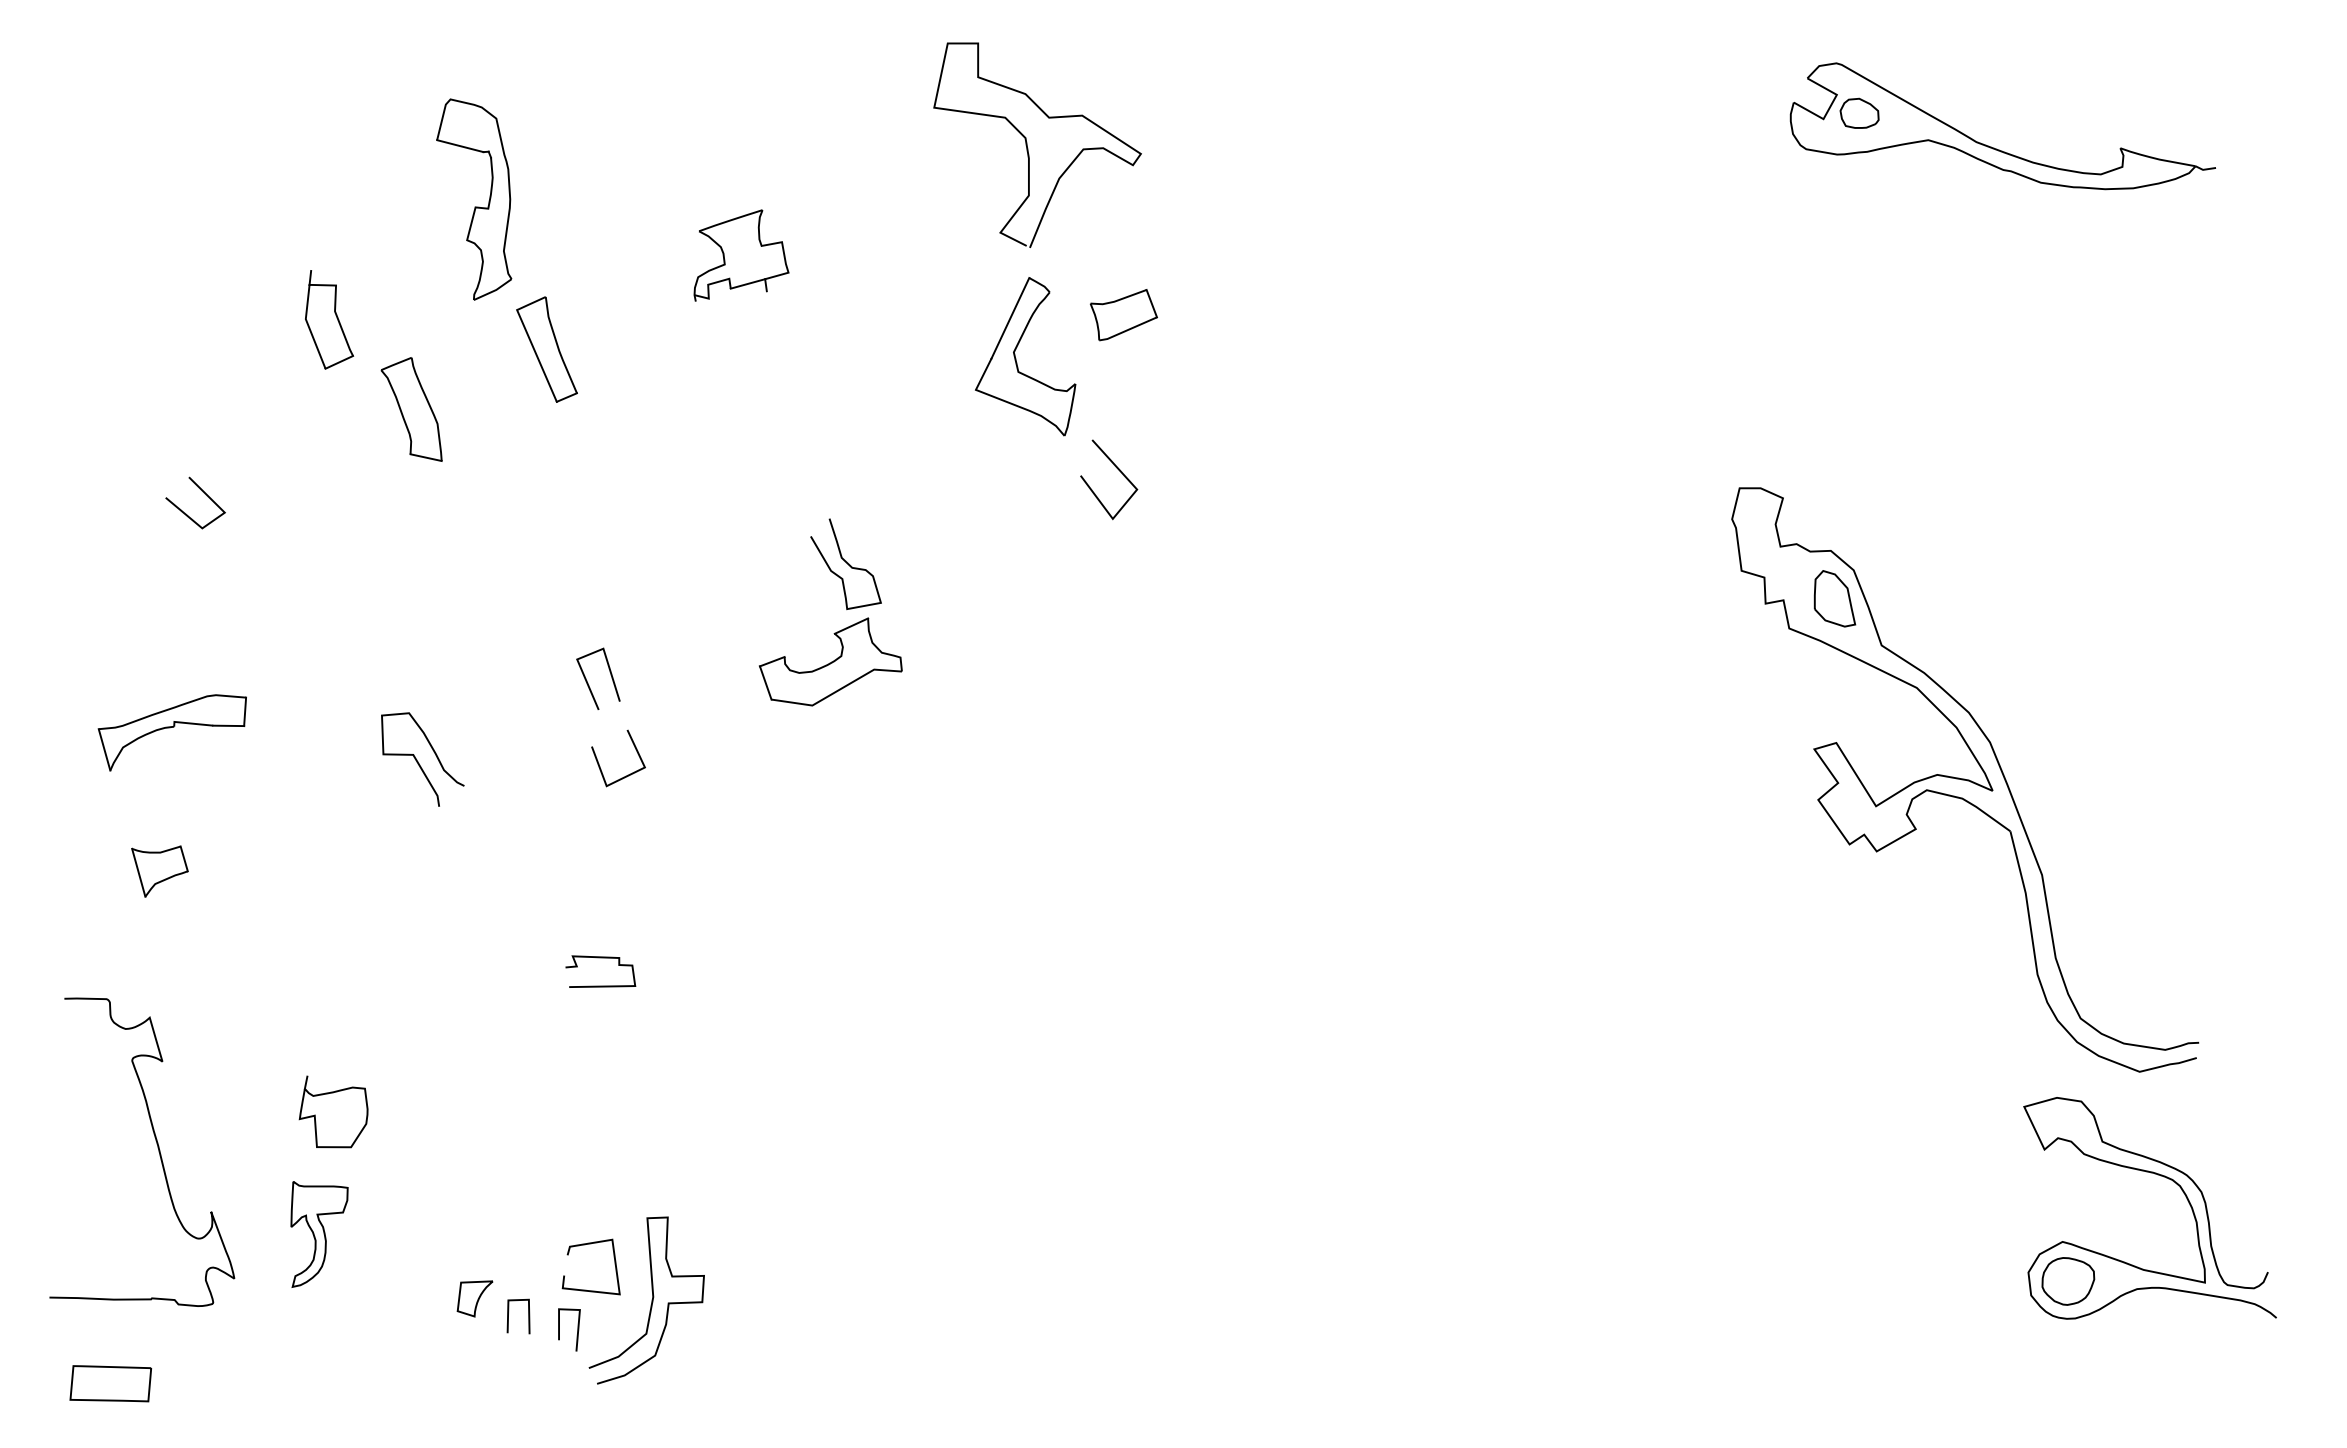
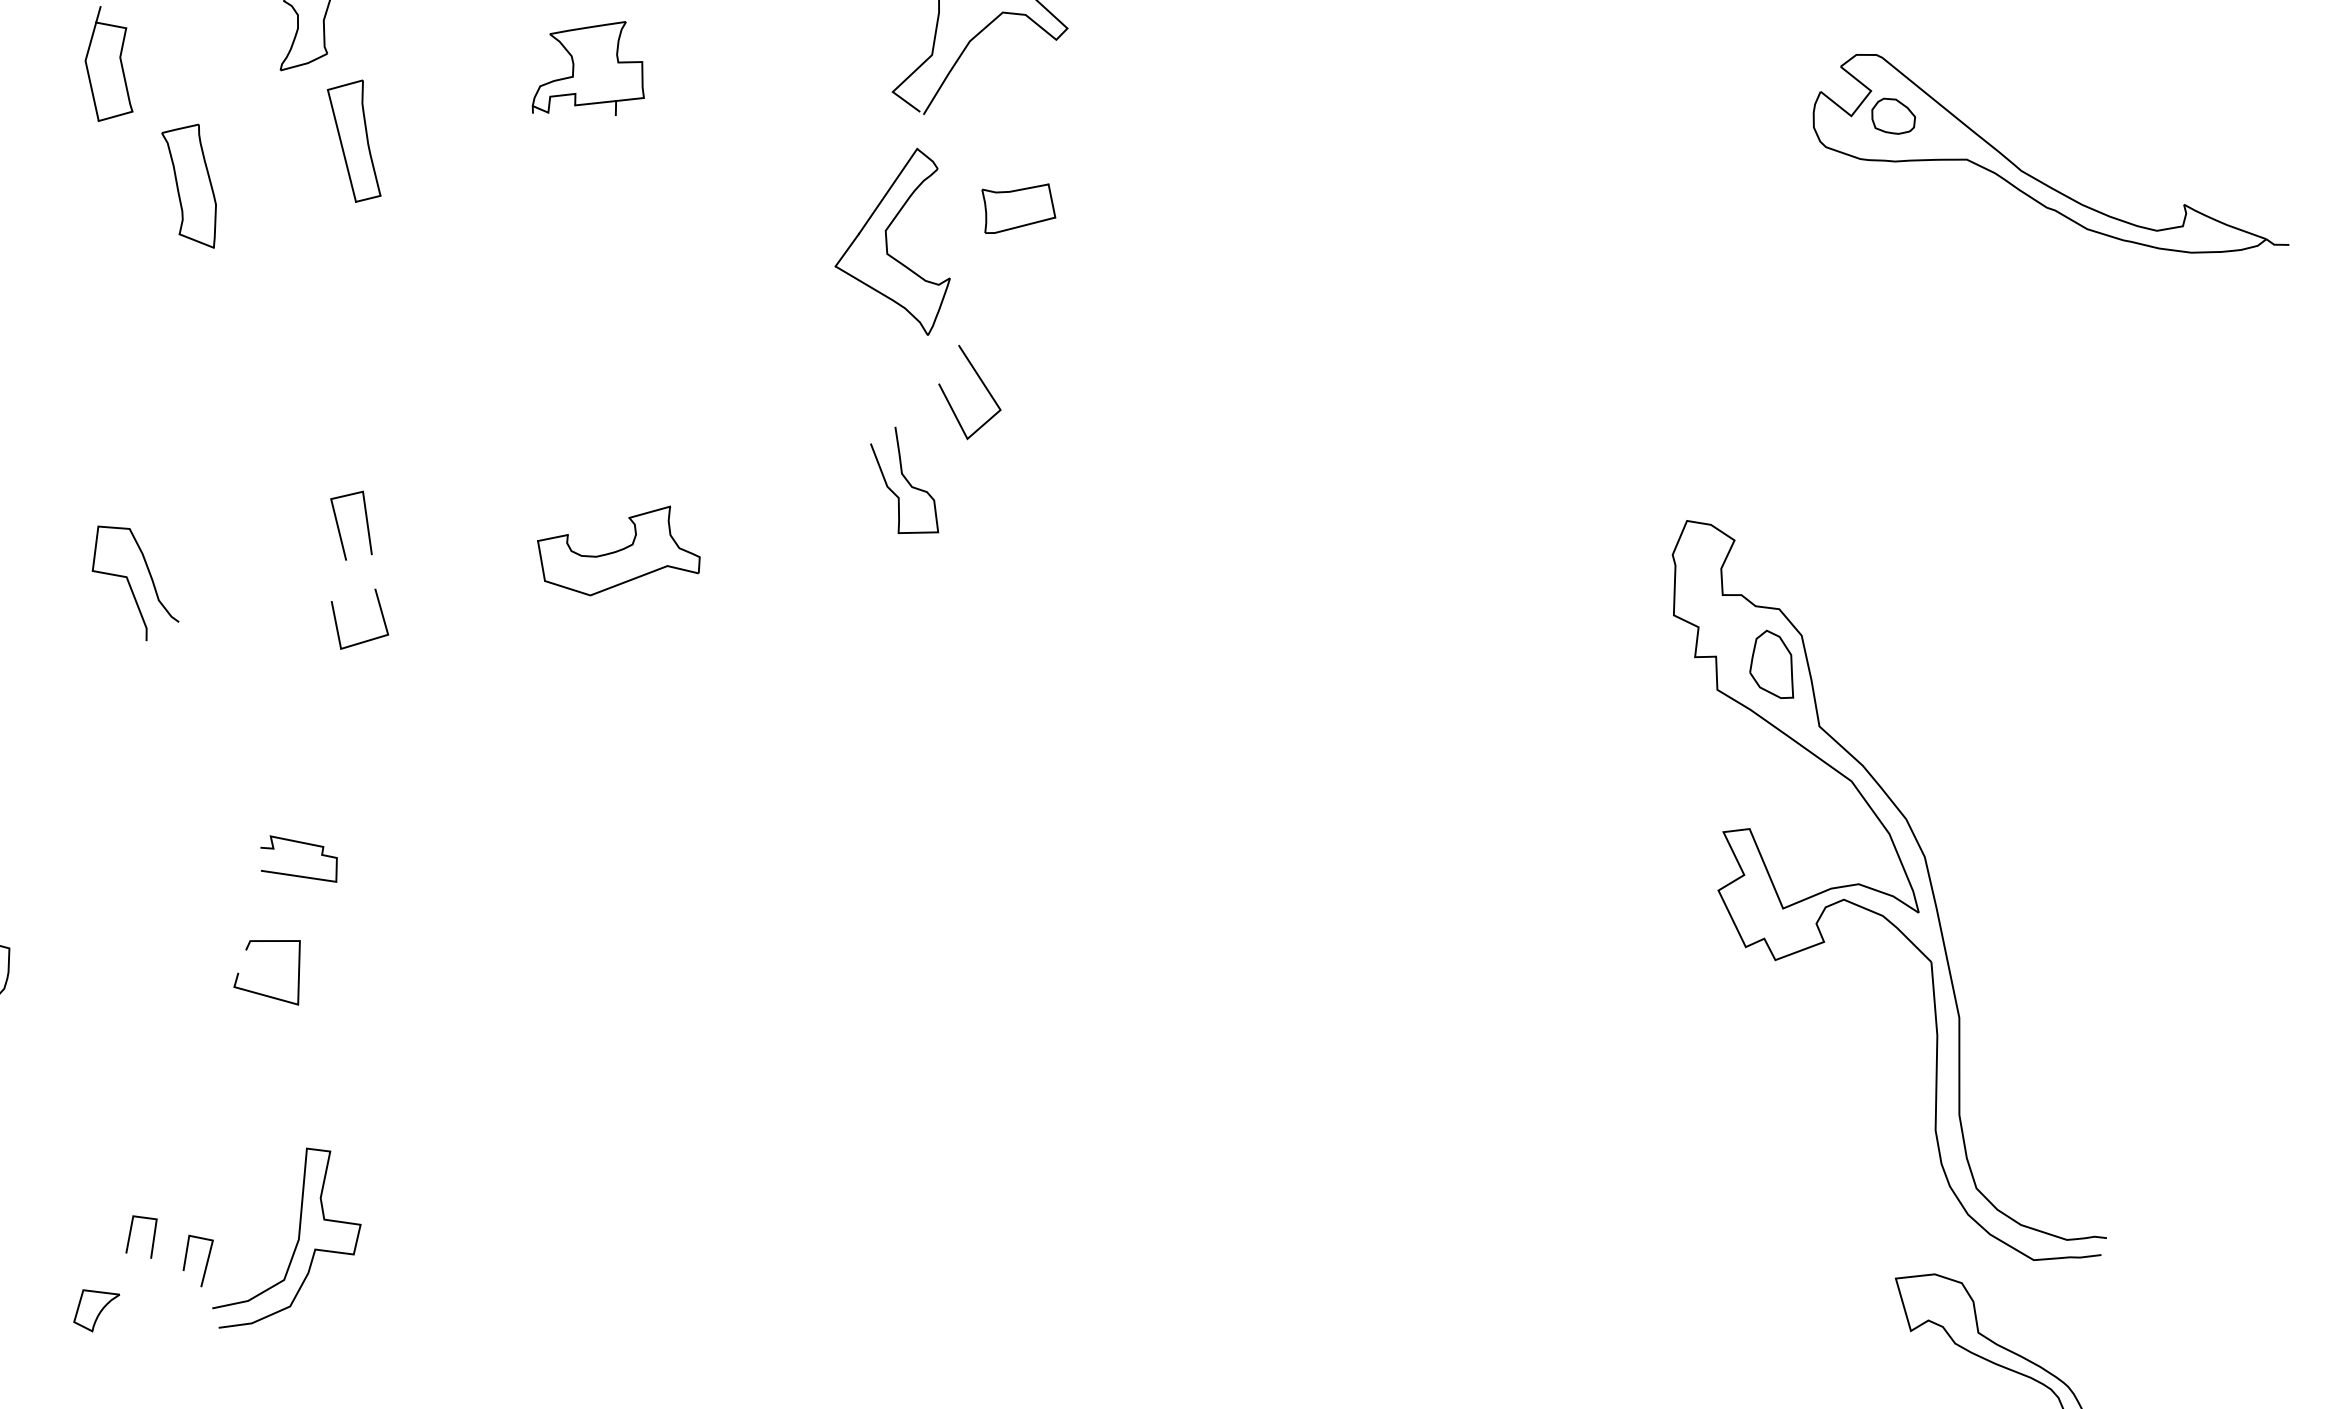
curve: (846, 563) -> (906, 481), moved
curve: (585, 1245) -> (268, 942), moved
part: (474, 1298) -> (95, 1310), moved

